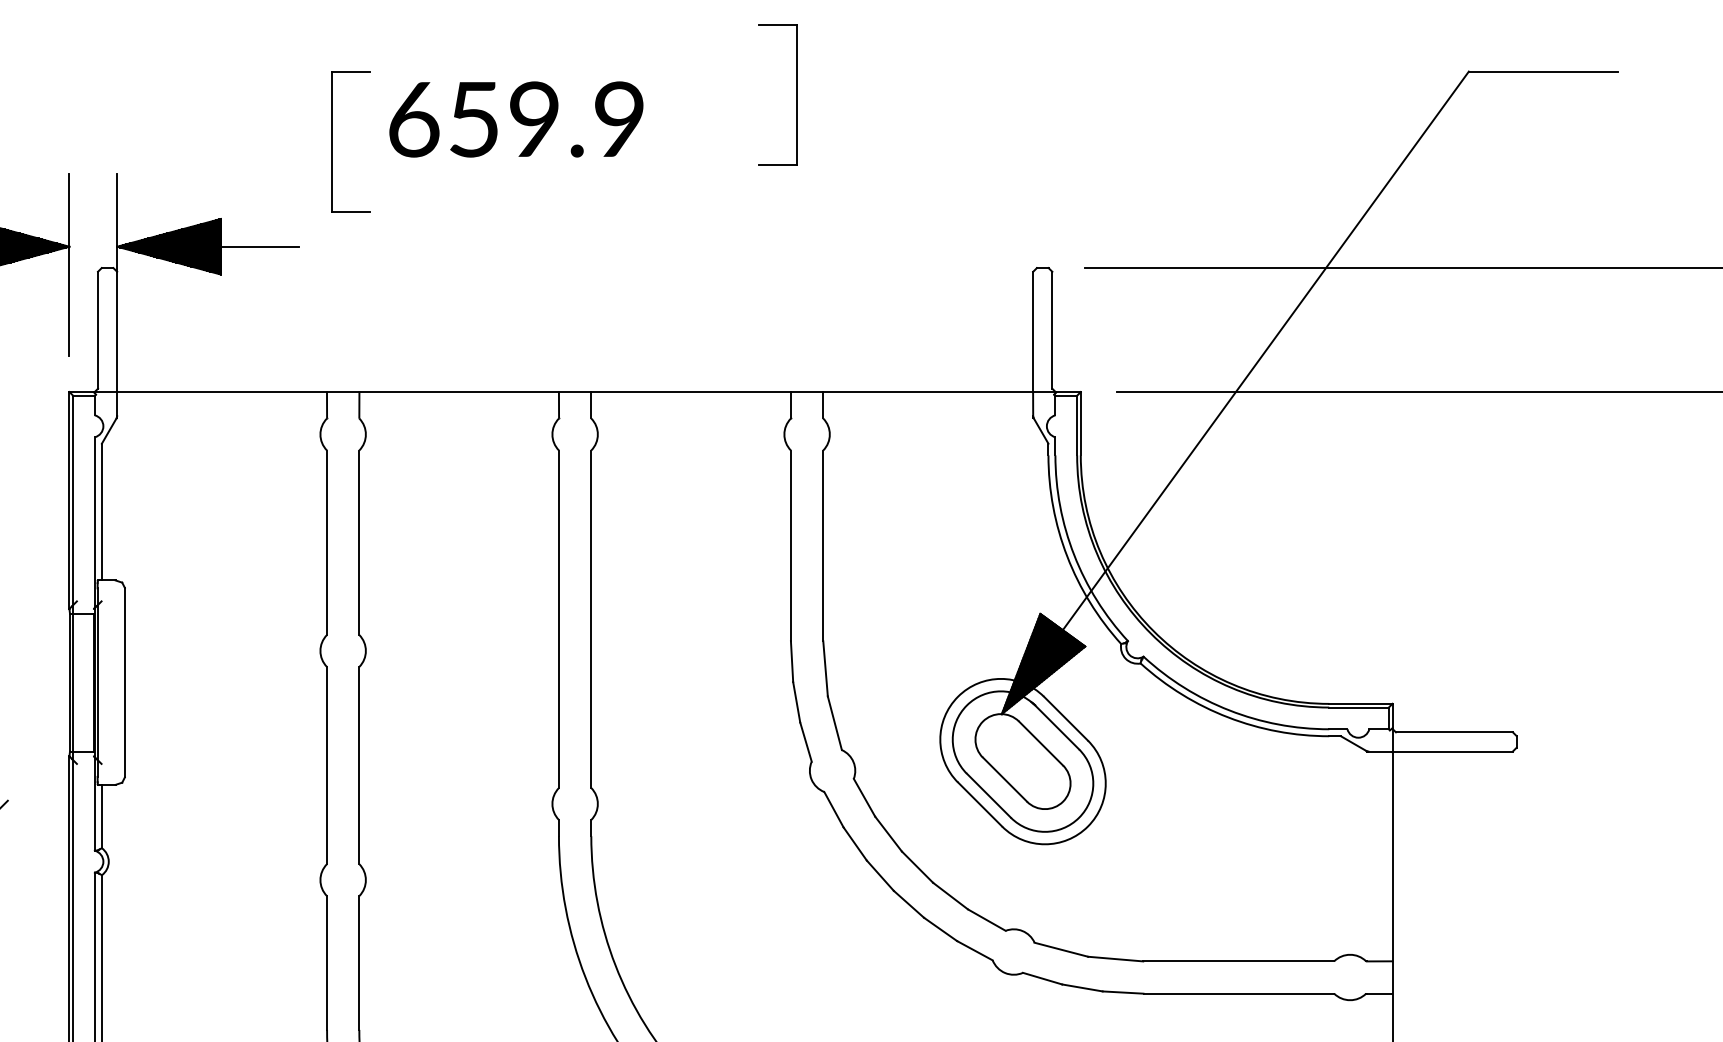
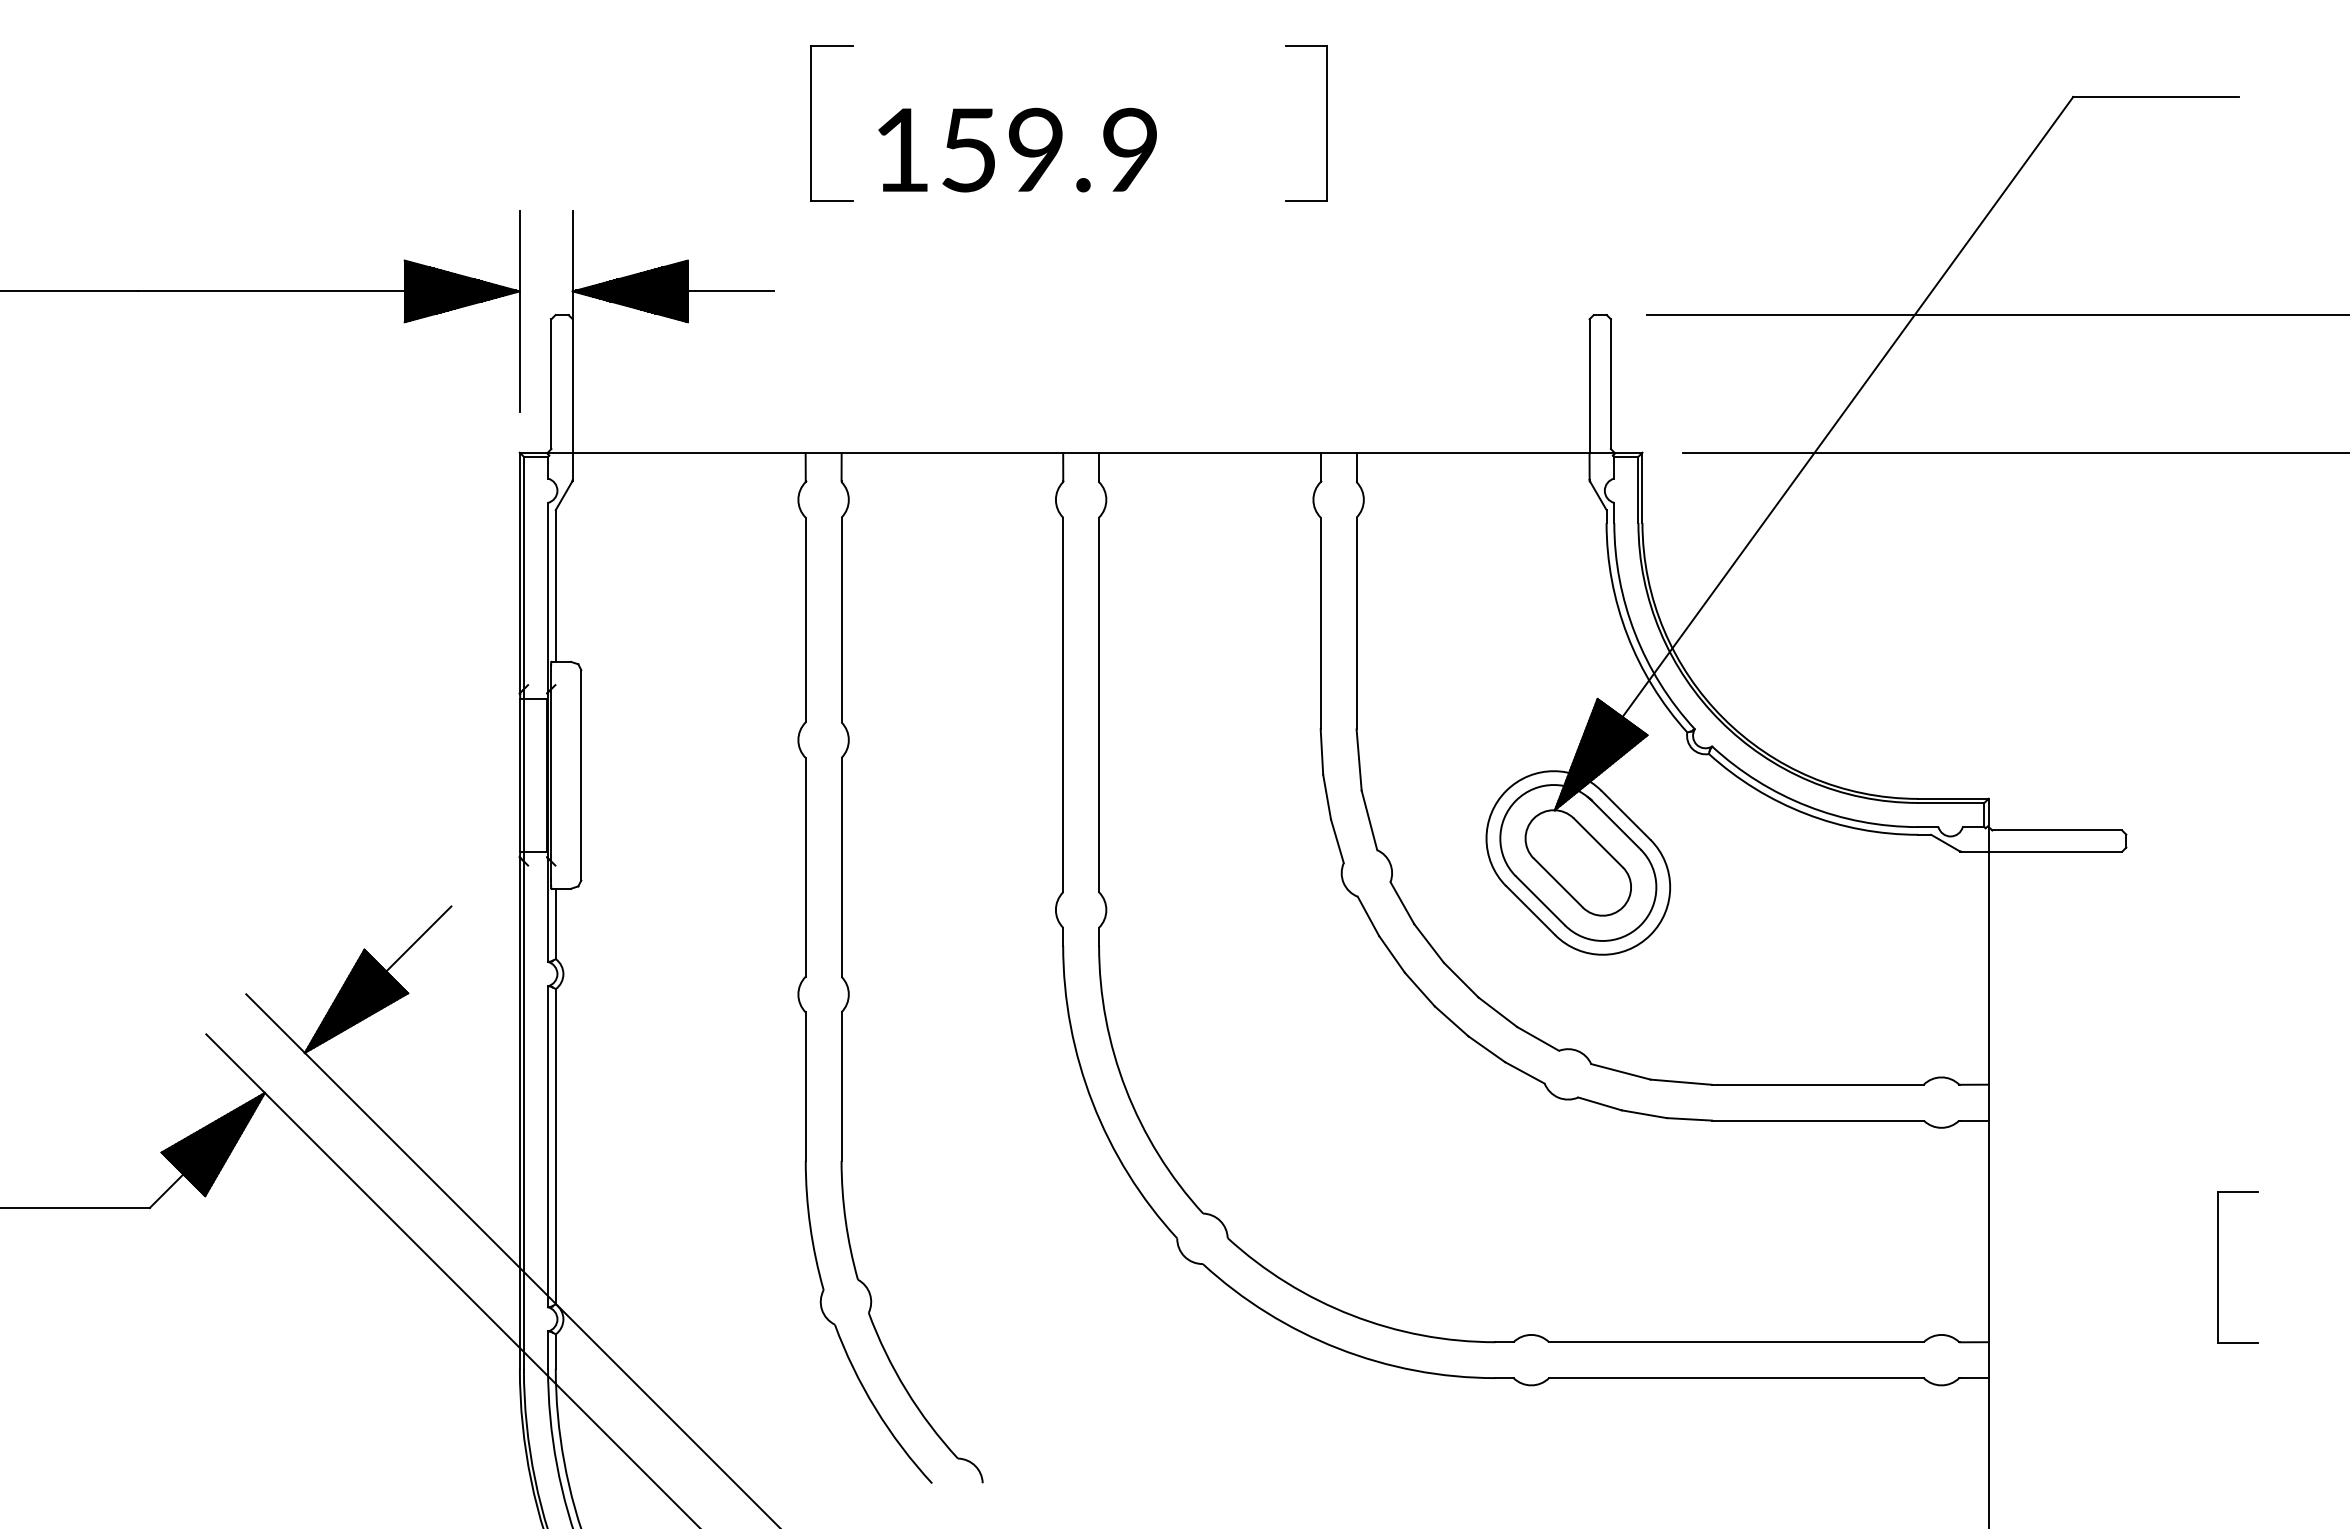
text: (414, 119) -> (902, 150), 659.9 -> 159.9
part: (332, 142) -> (811, 123), moved

